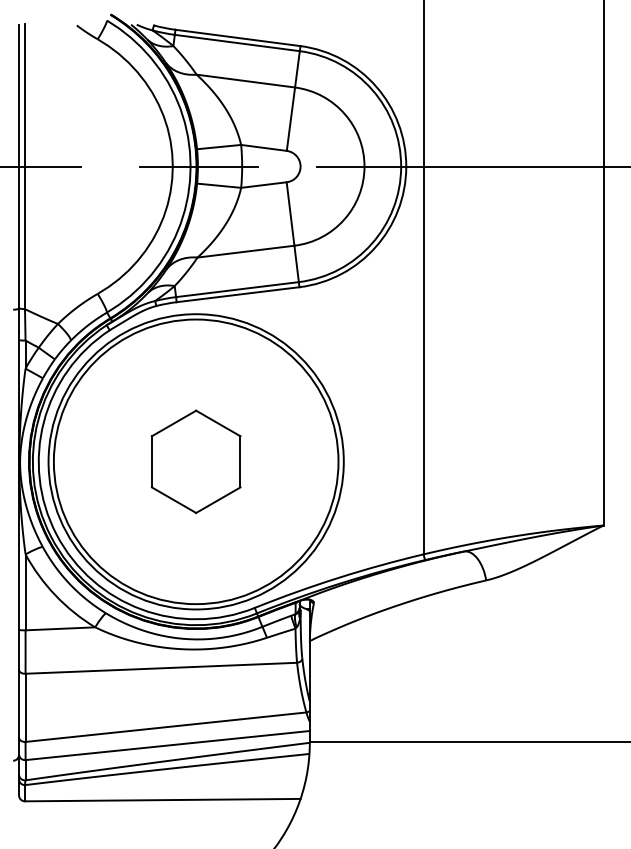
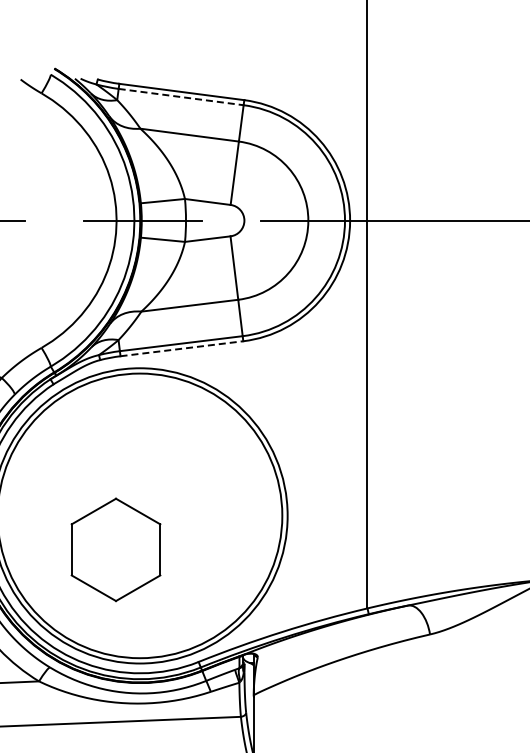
line: (237, 43) -> (181, 97), solid -> dashed
line: (238, 294) -> (182, 348), solid -> dashed
part: (195, 461) -> (115, 549), moved

